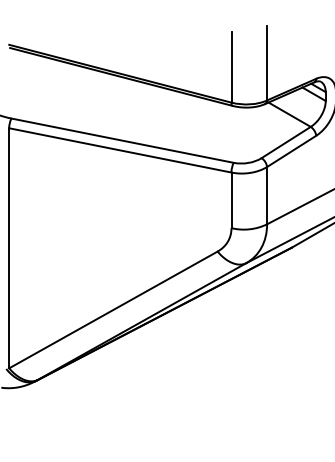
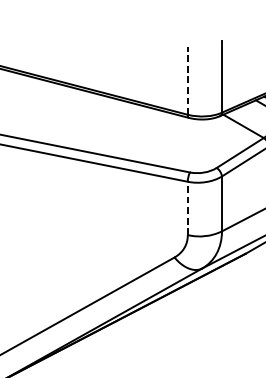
line: (231, 66) -> (187, 80), solid -> dashed
line: (231, 200) -> (187, 208), solid -> dashed

